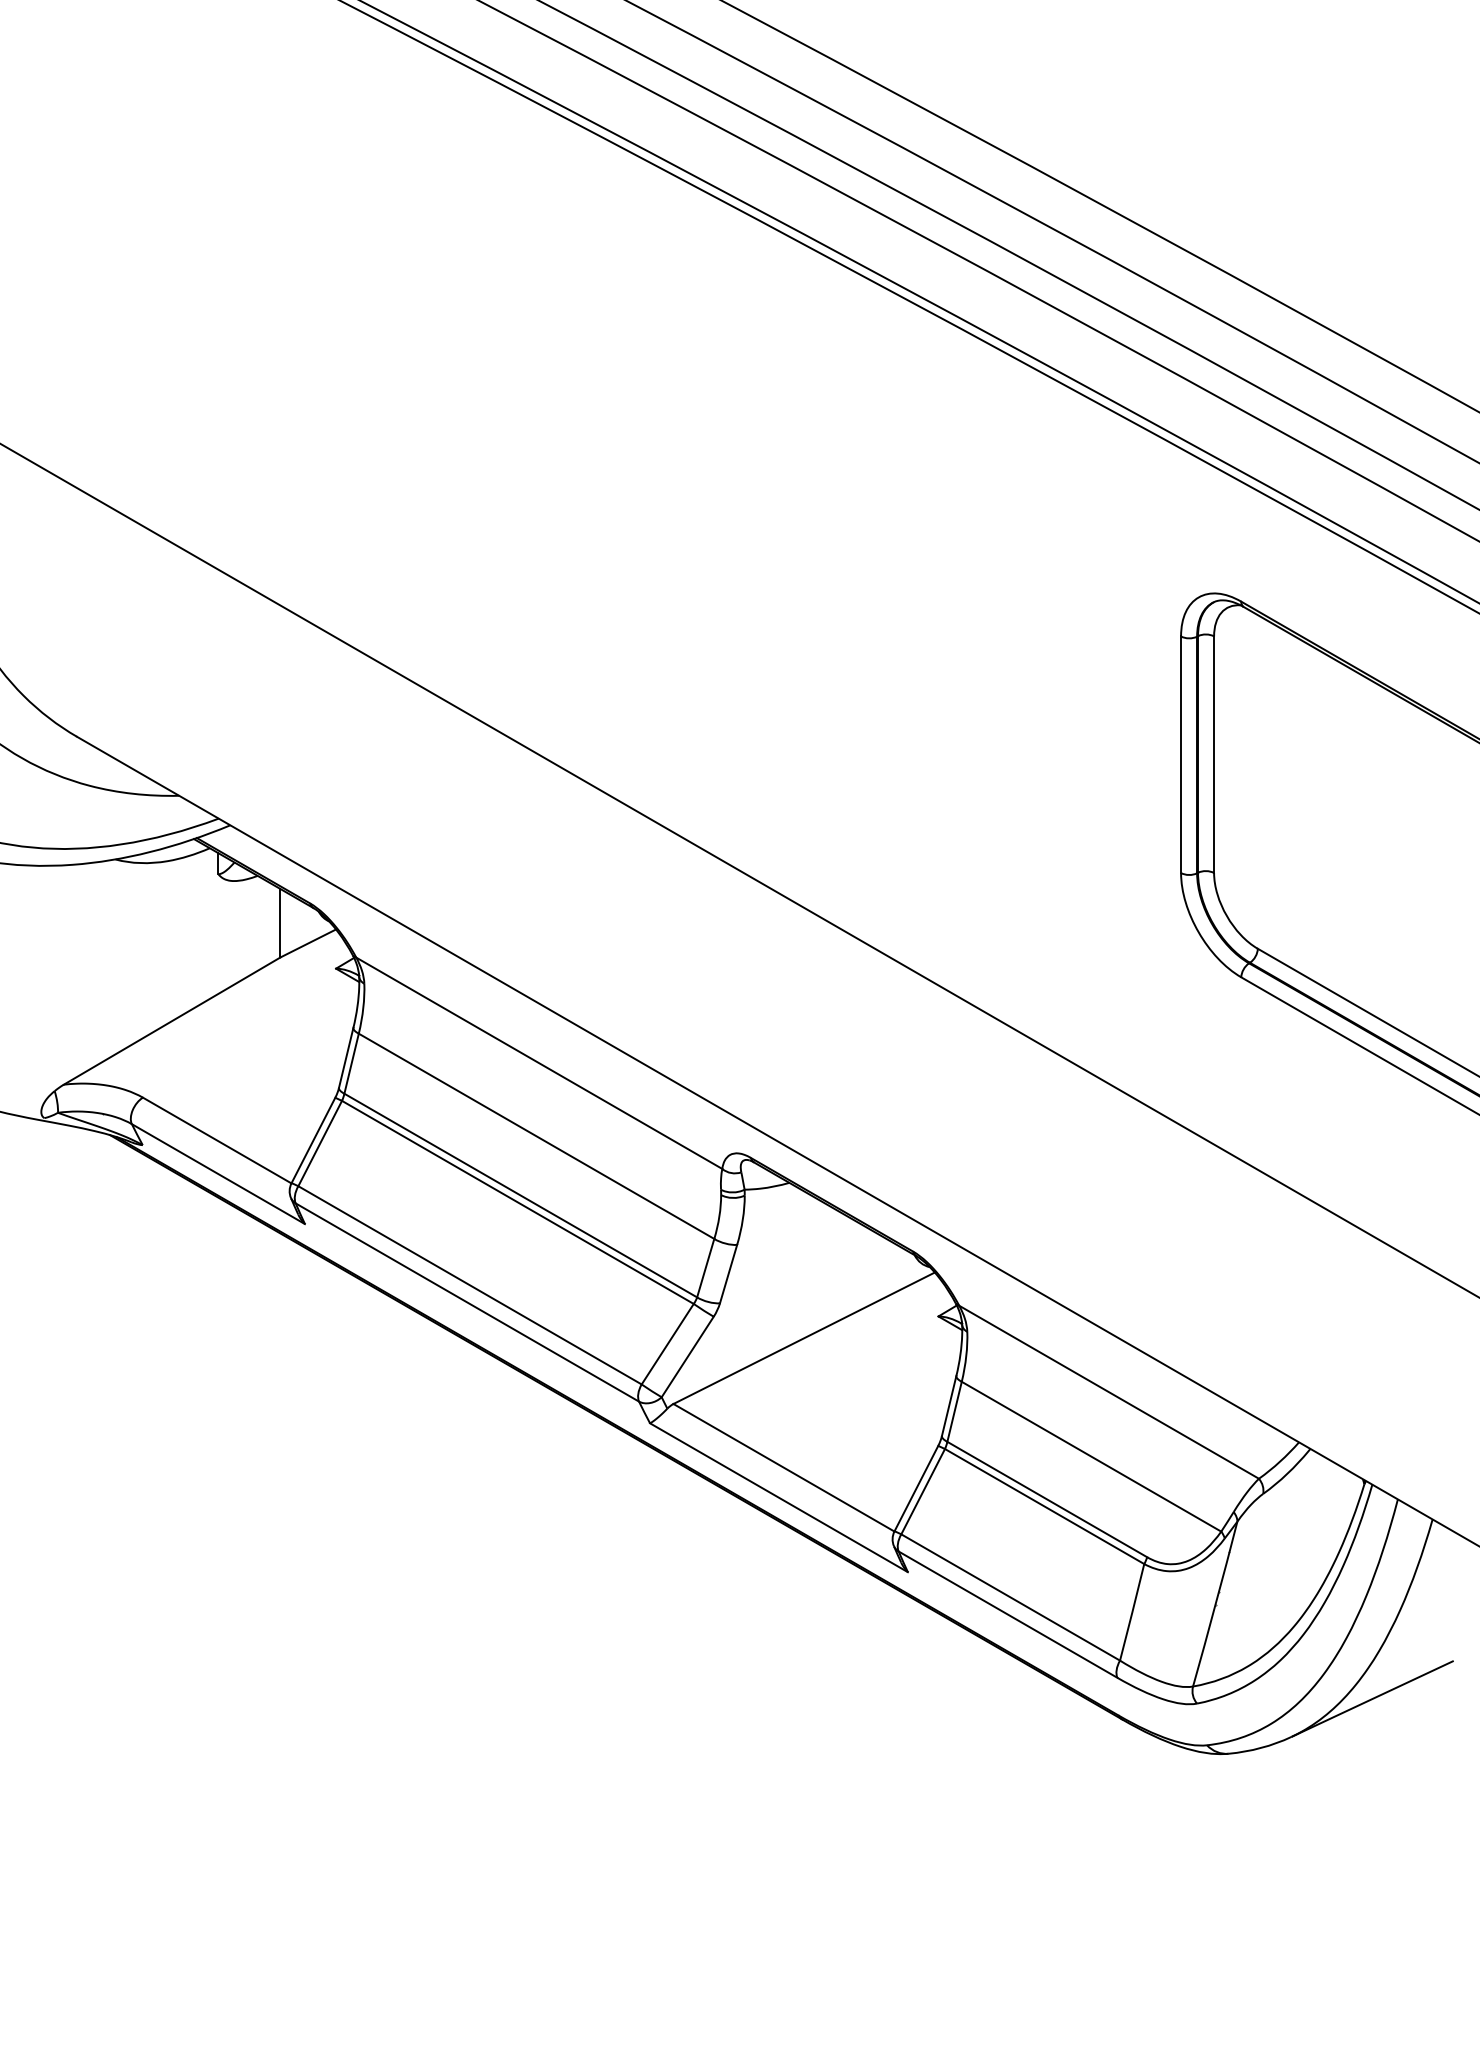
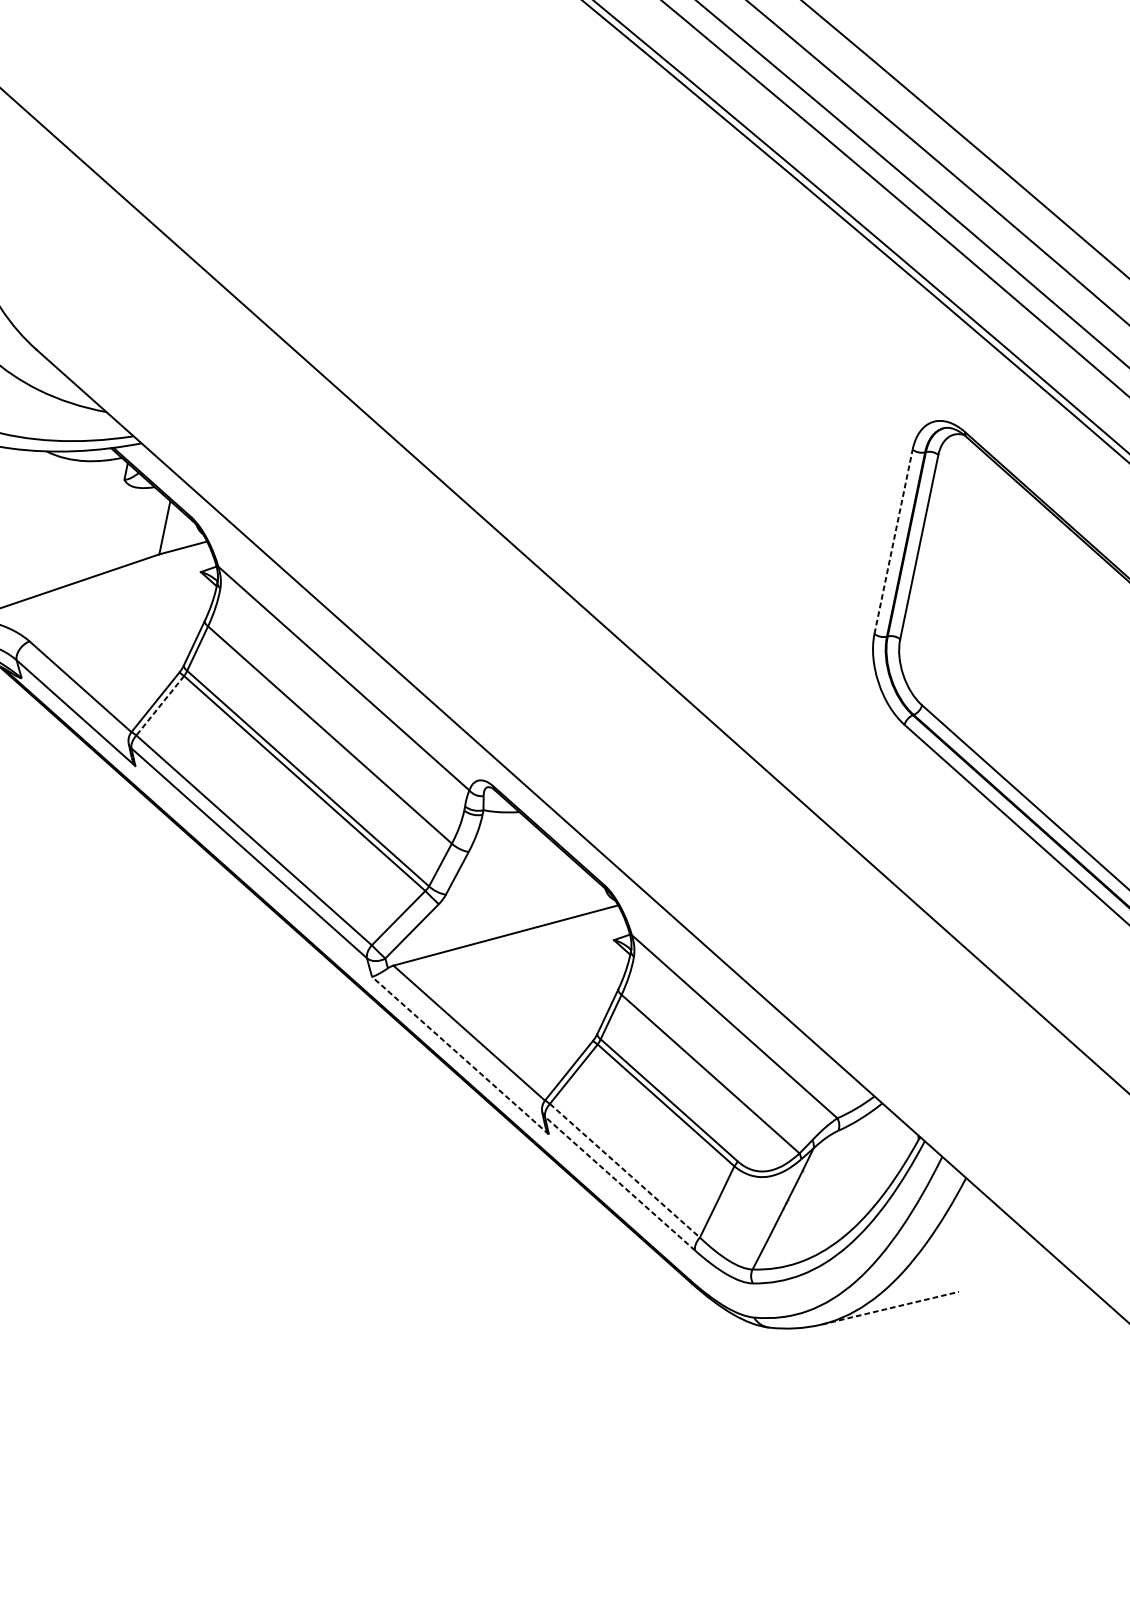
line: (1181, 754) -> (893, 541), solid -> dashed
line: (320, 1143) -> (160, 705), solid -> dashed
line: (778, 1497) -> (460, 1055), solid -> dashed
line: (1011, 1597) -> (625, 1170), solid -> dashed
line: (1007, 1614) -> (619, 1183), solid -> dashed
line: (1372, 1698) -> (890, 1307), solid -> dashed

